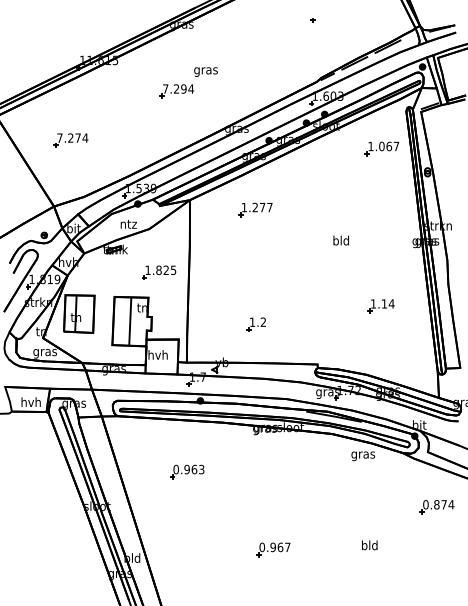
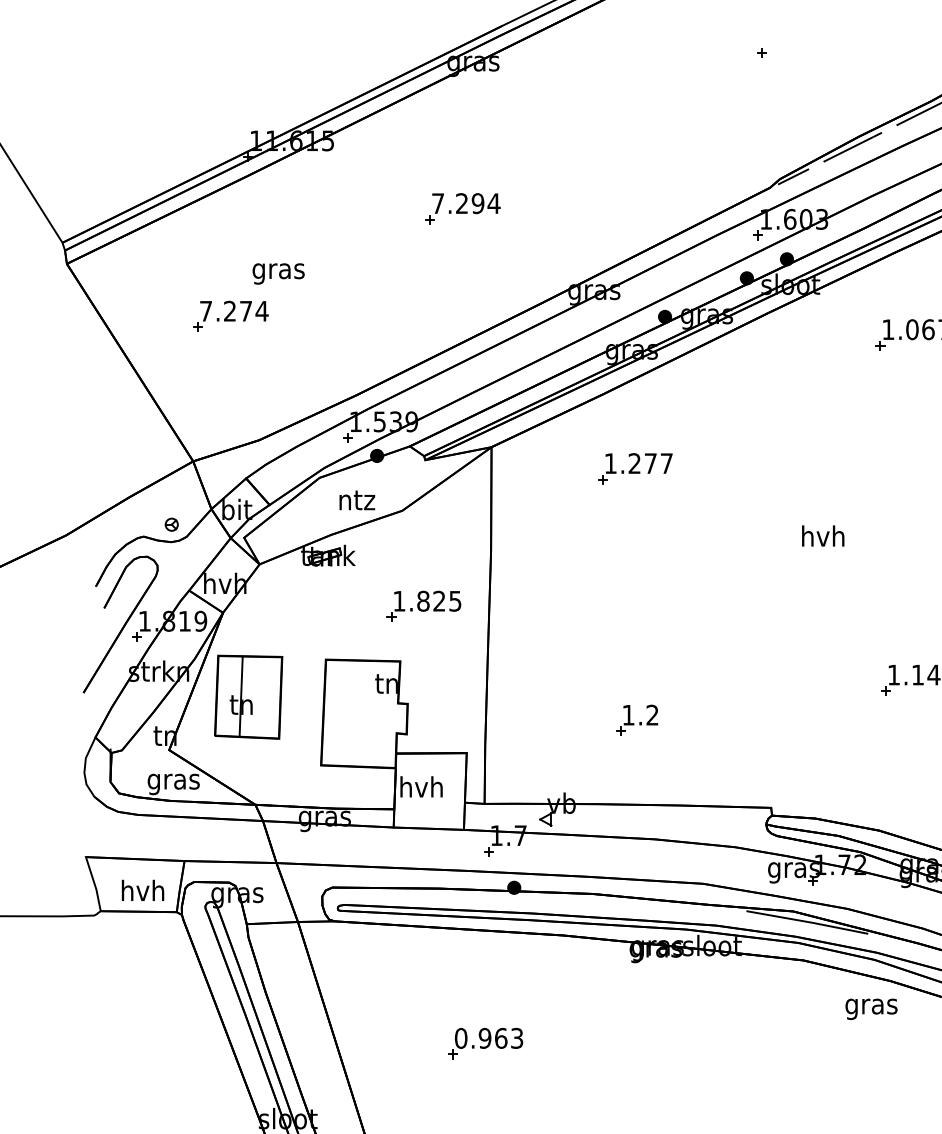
text: (205, 71) -> (277, 272), moved
text: (340, 240) -> (821, 535), bld -> hvh
line: (130, 320) -> (360, 711), removed

